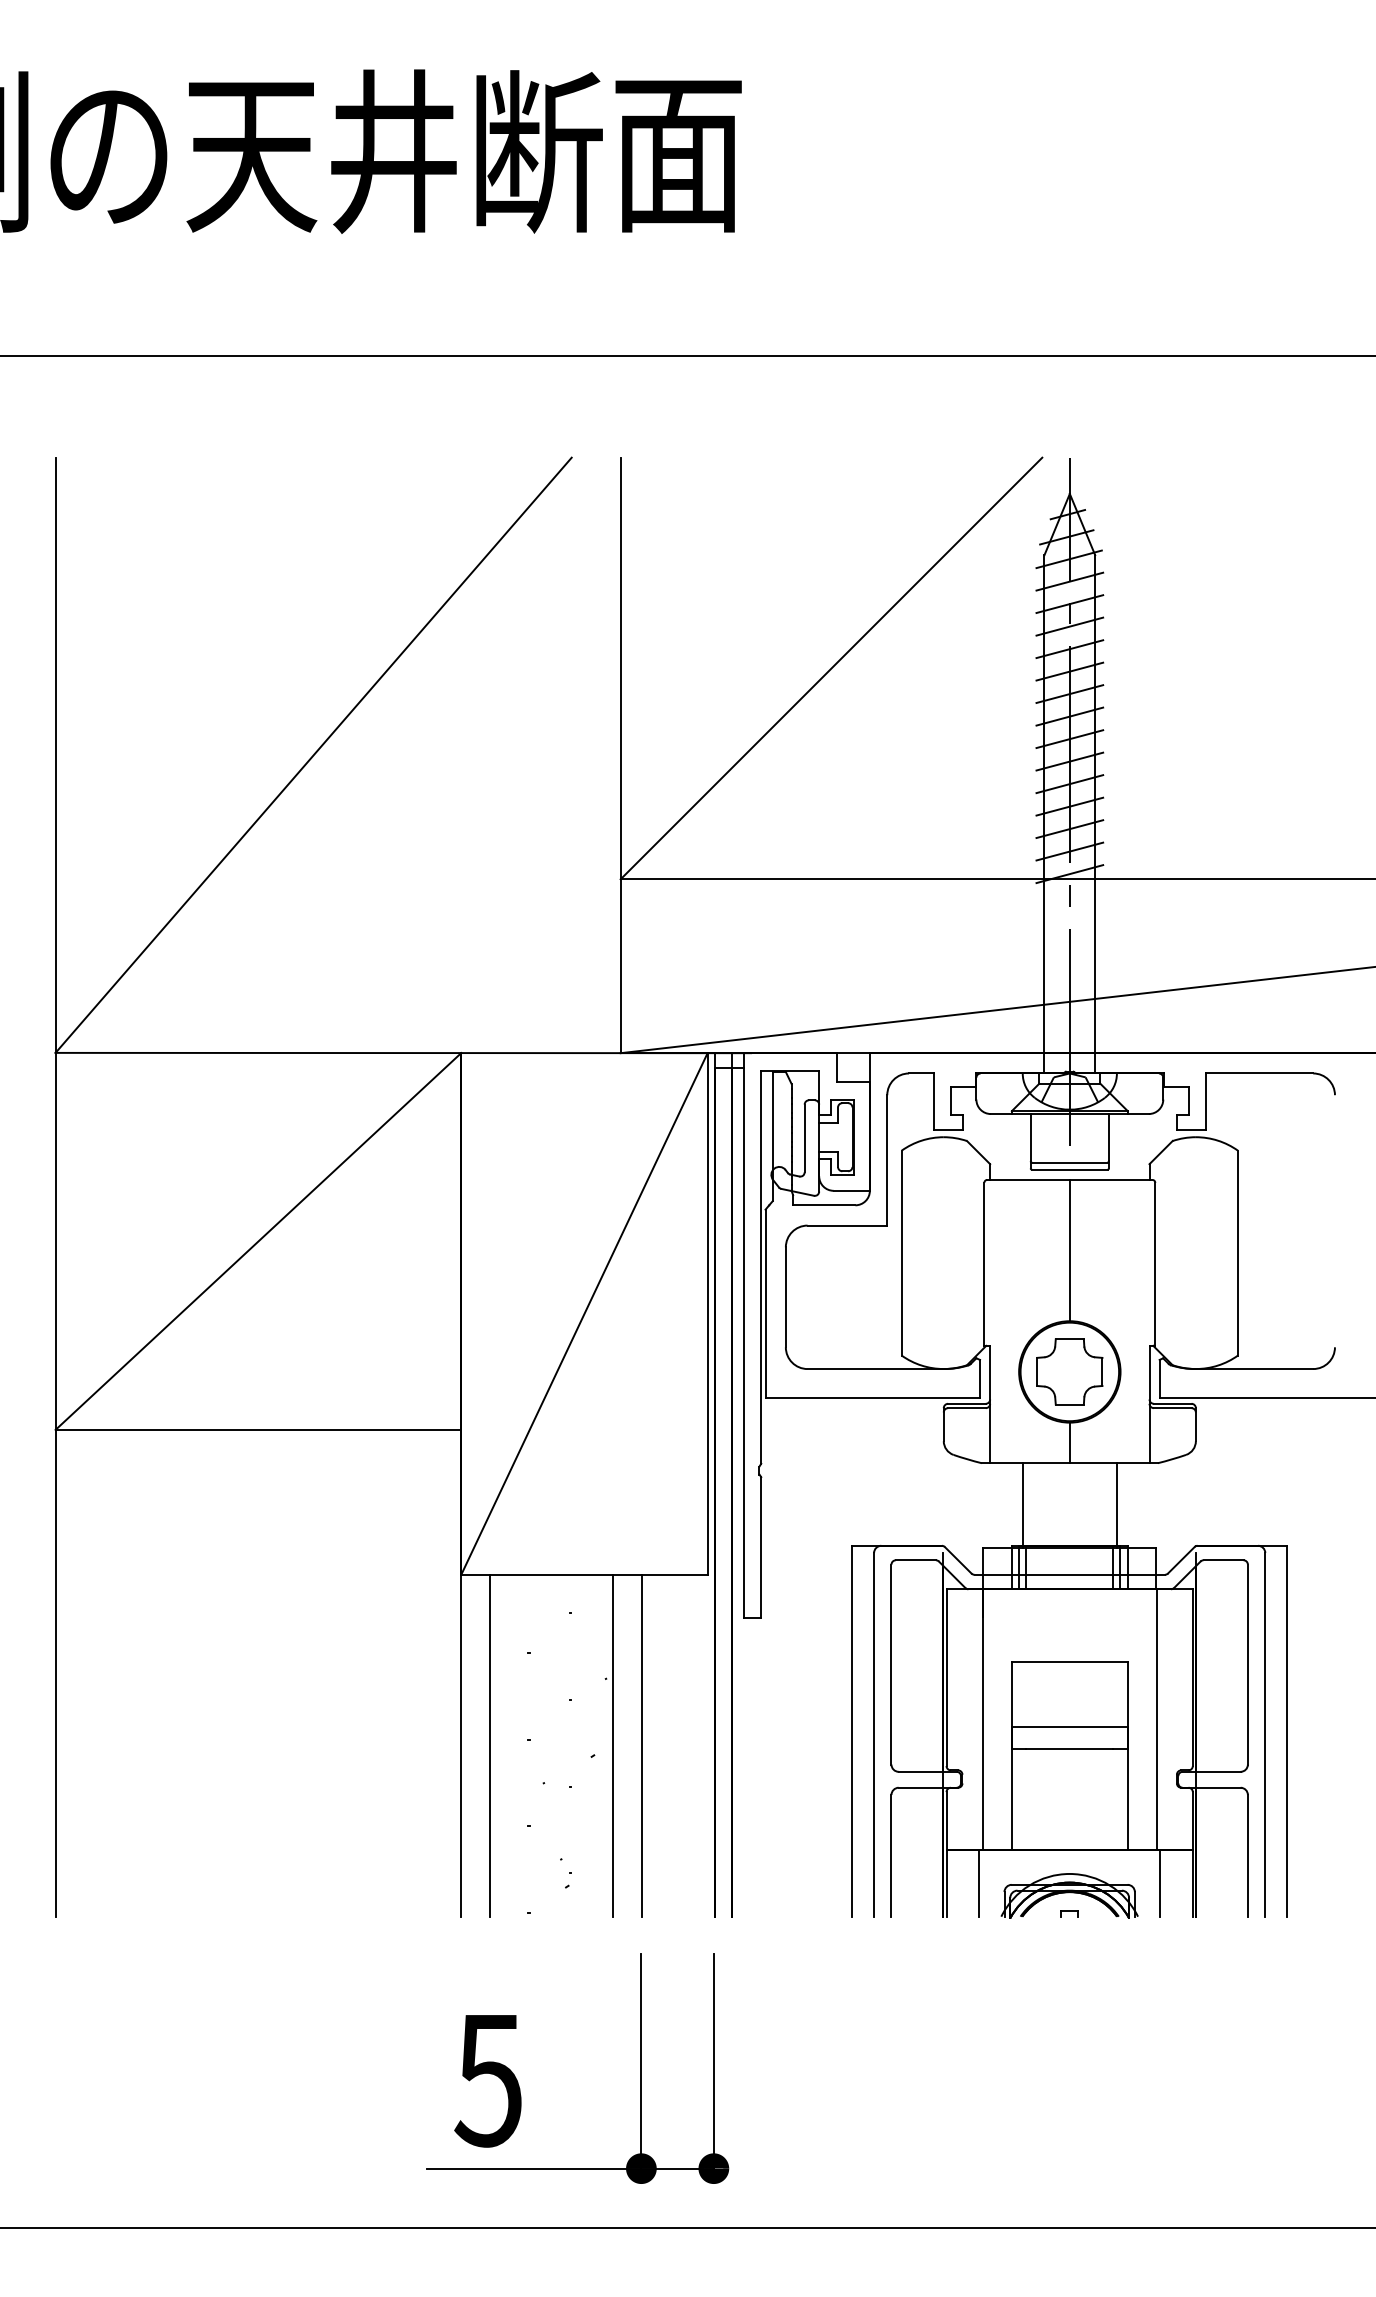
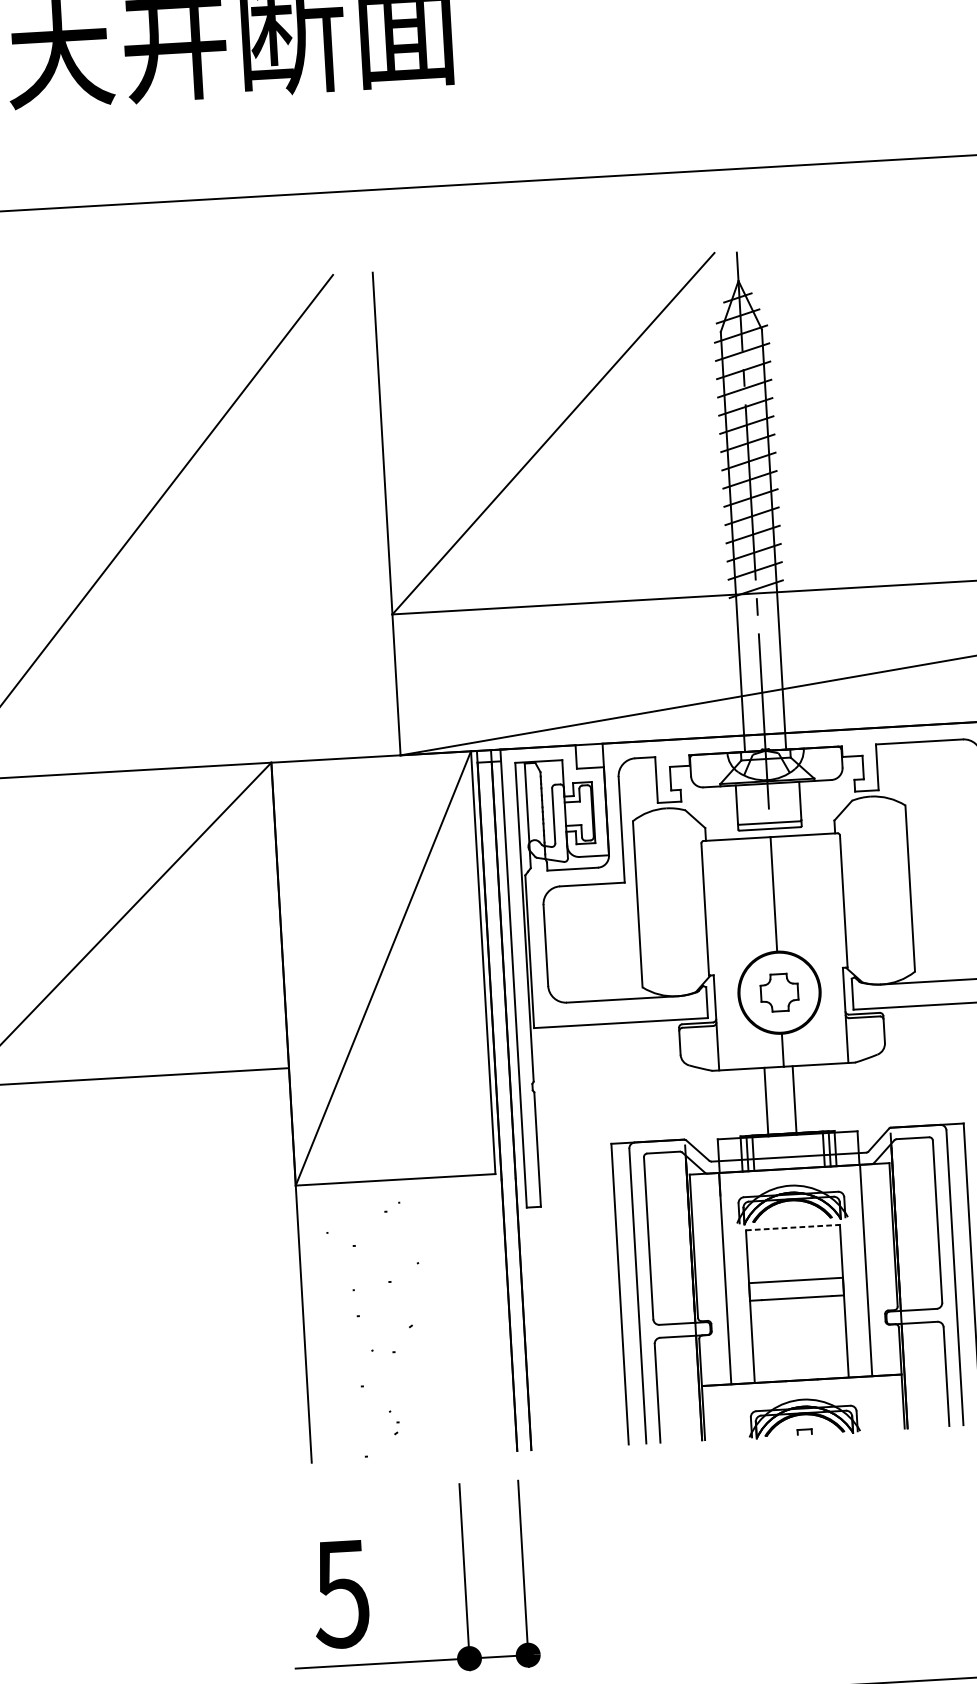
part: (1069, 1371) -> (779, 992), size x0.7
line: (1022, 1505) -> (794, 1100), moved
line: (1116, 1505) -> (766, 1102), moved
part: (1069, 1631) -> (791, 1203), added
line: (1069, 1661) -> (792, 1227), solid -> dashed
line: (490, 1745) -> (327, 1322), removed
line: (613, 1745) -> (427, 1316), removed
line: (642, 1745) -> (450, 1315), removed
line: (979, 1883) -> (730, 1411), removed
line: (1160, 1883) -> (876, 1403), removed

